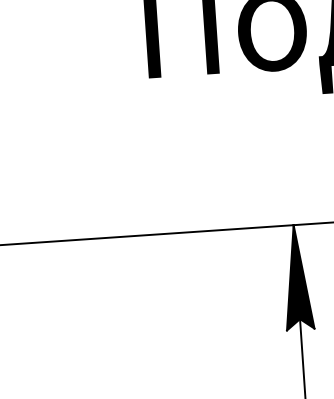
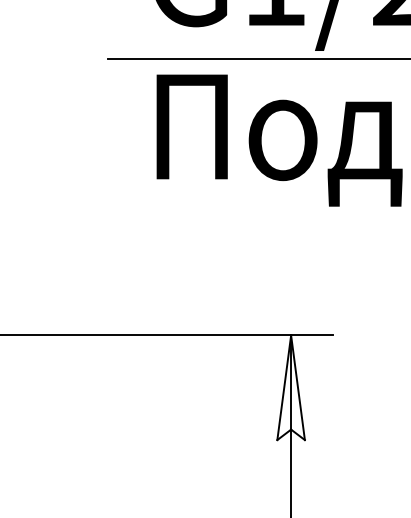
fill: (296, 277) -> (290, 387), removed

